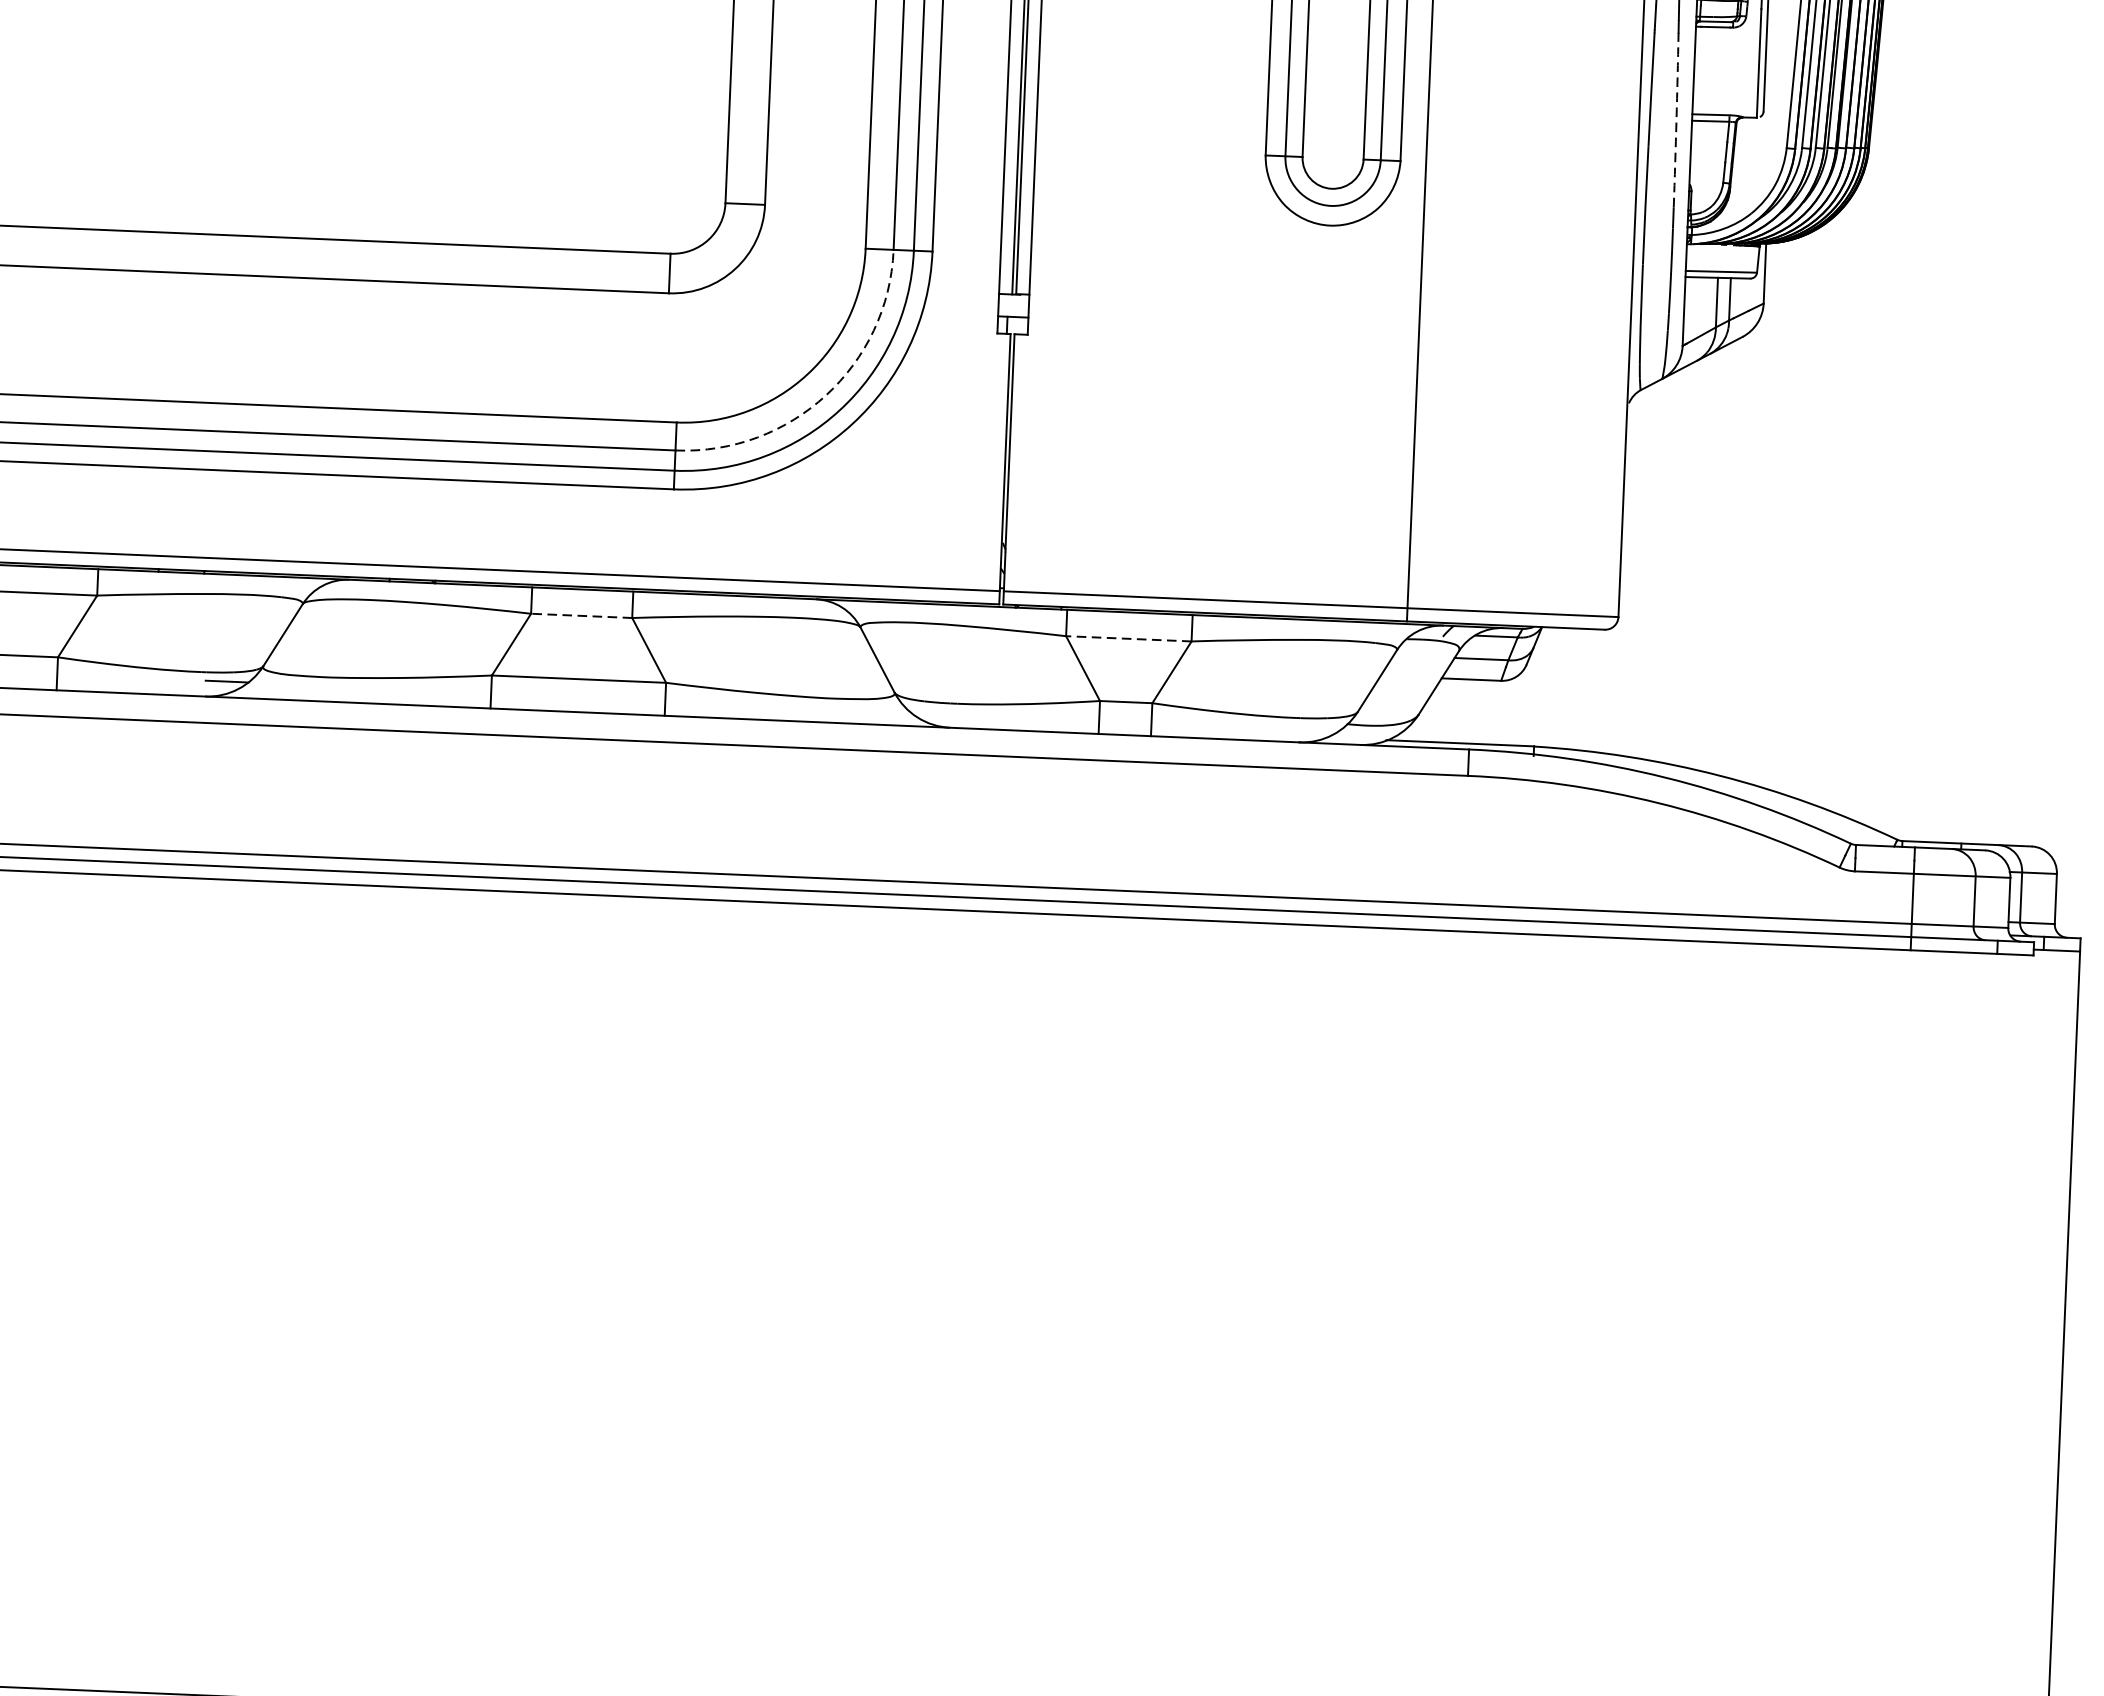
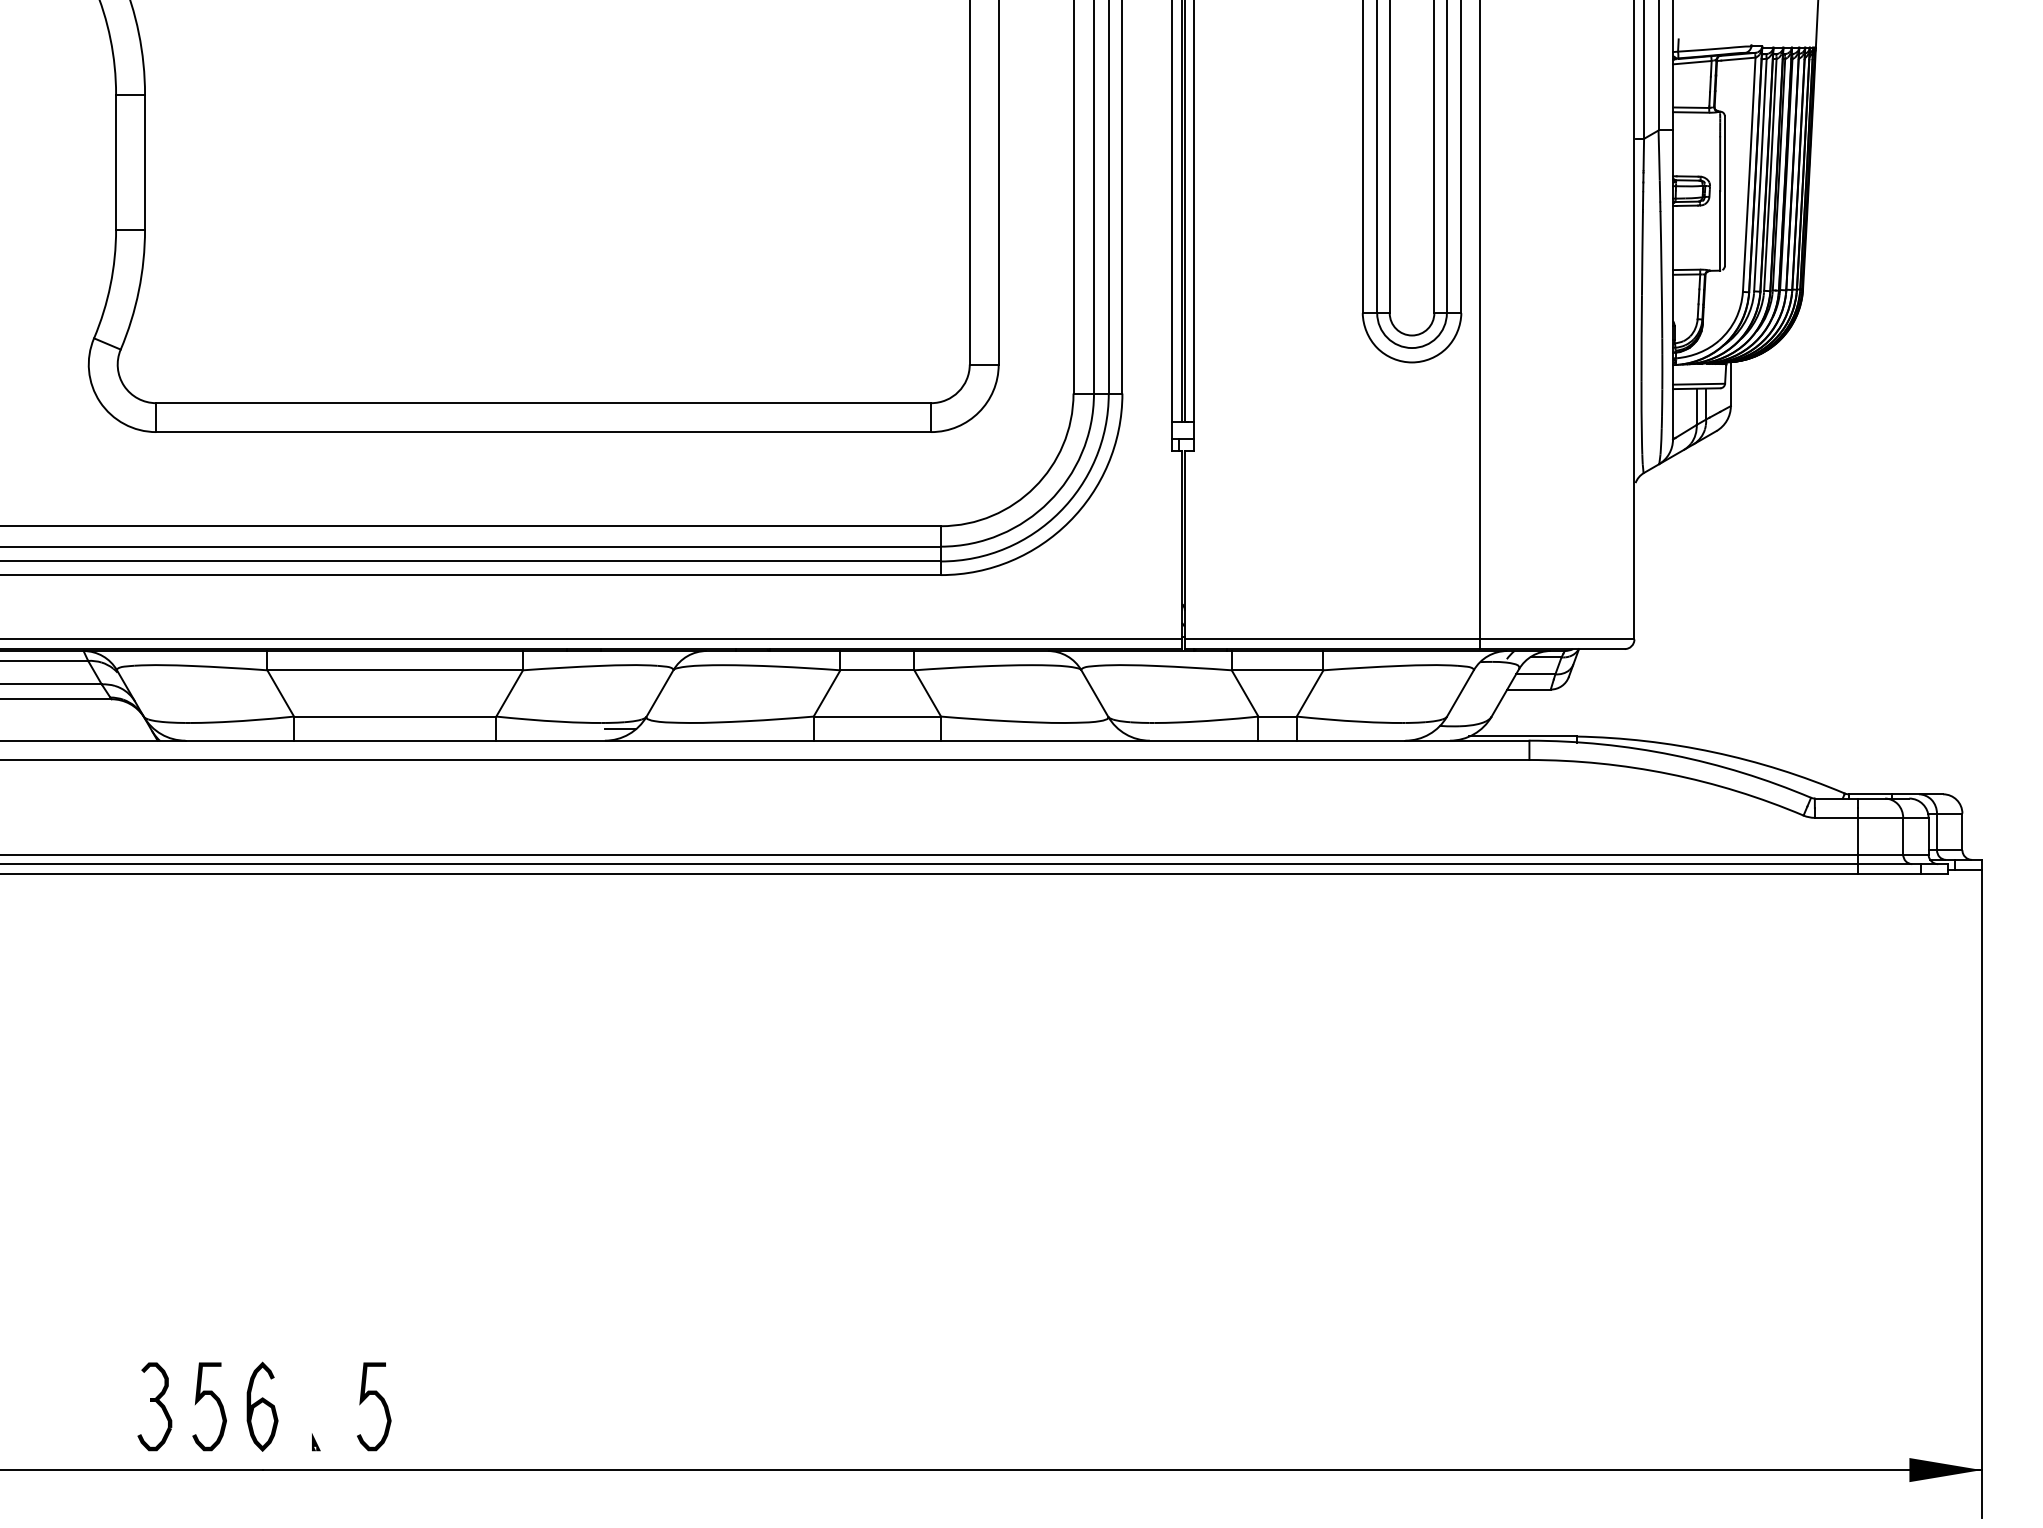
arc: (1676, 119) -> (1661, 274), dashed -> solid
arc: (826, 394) -> (1049, 501), dashed -> solid
line: (581, 616) -> (877, 670), dashed -> solid
line: (1128, 639) -> (1277, 670), dashed -> solid

